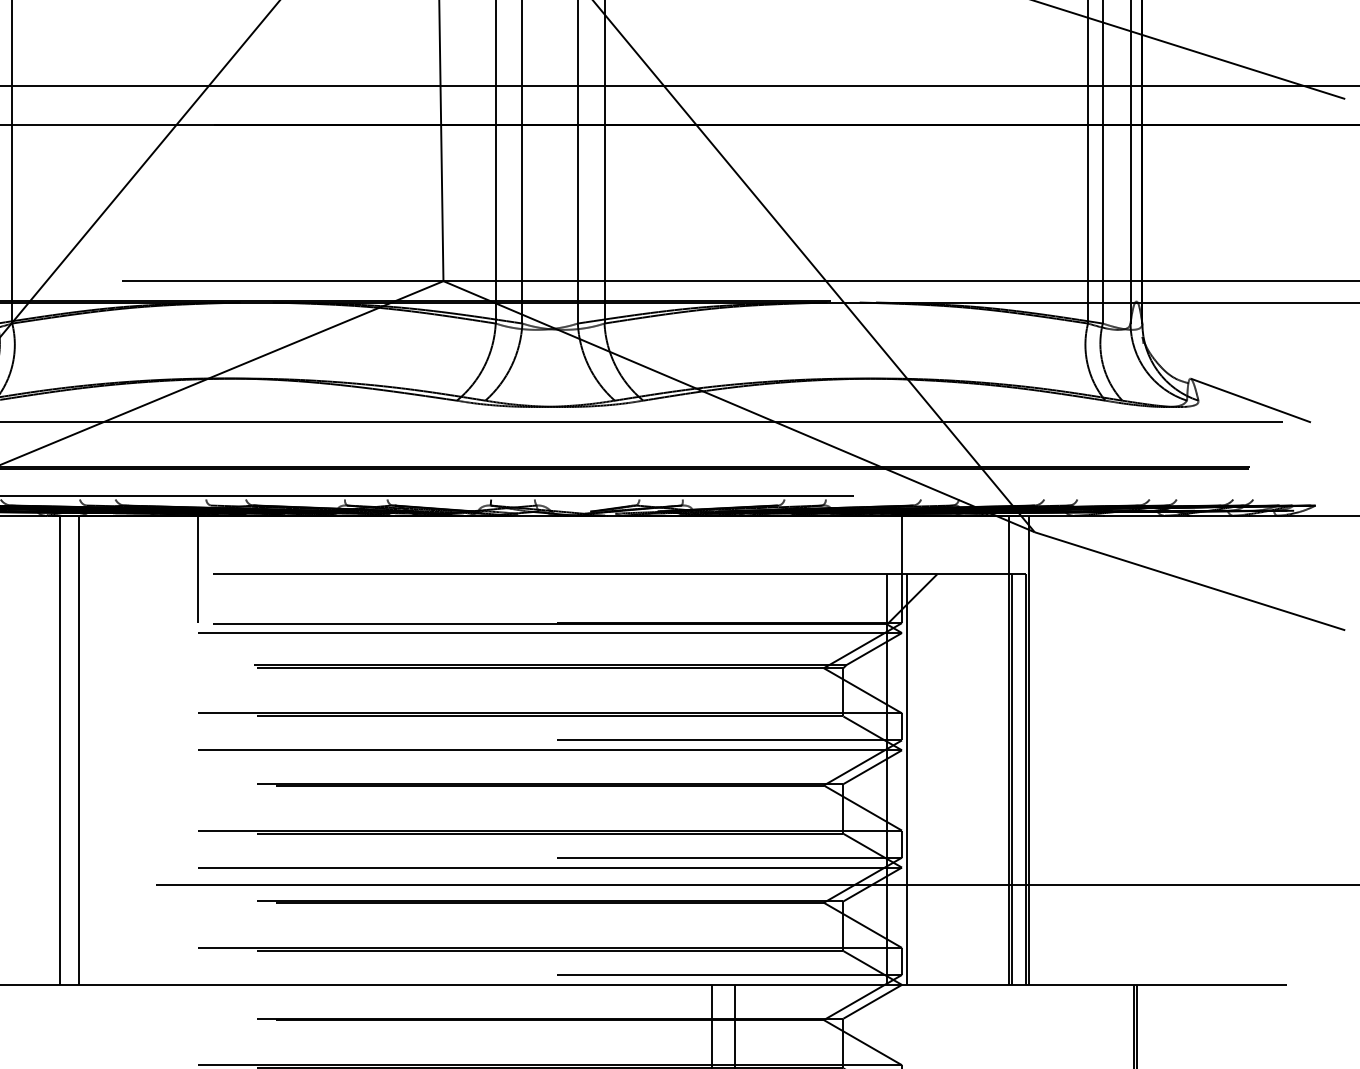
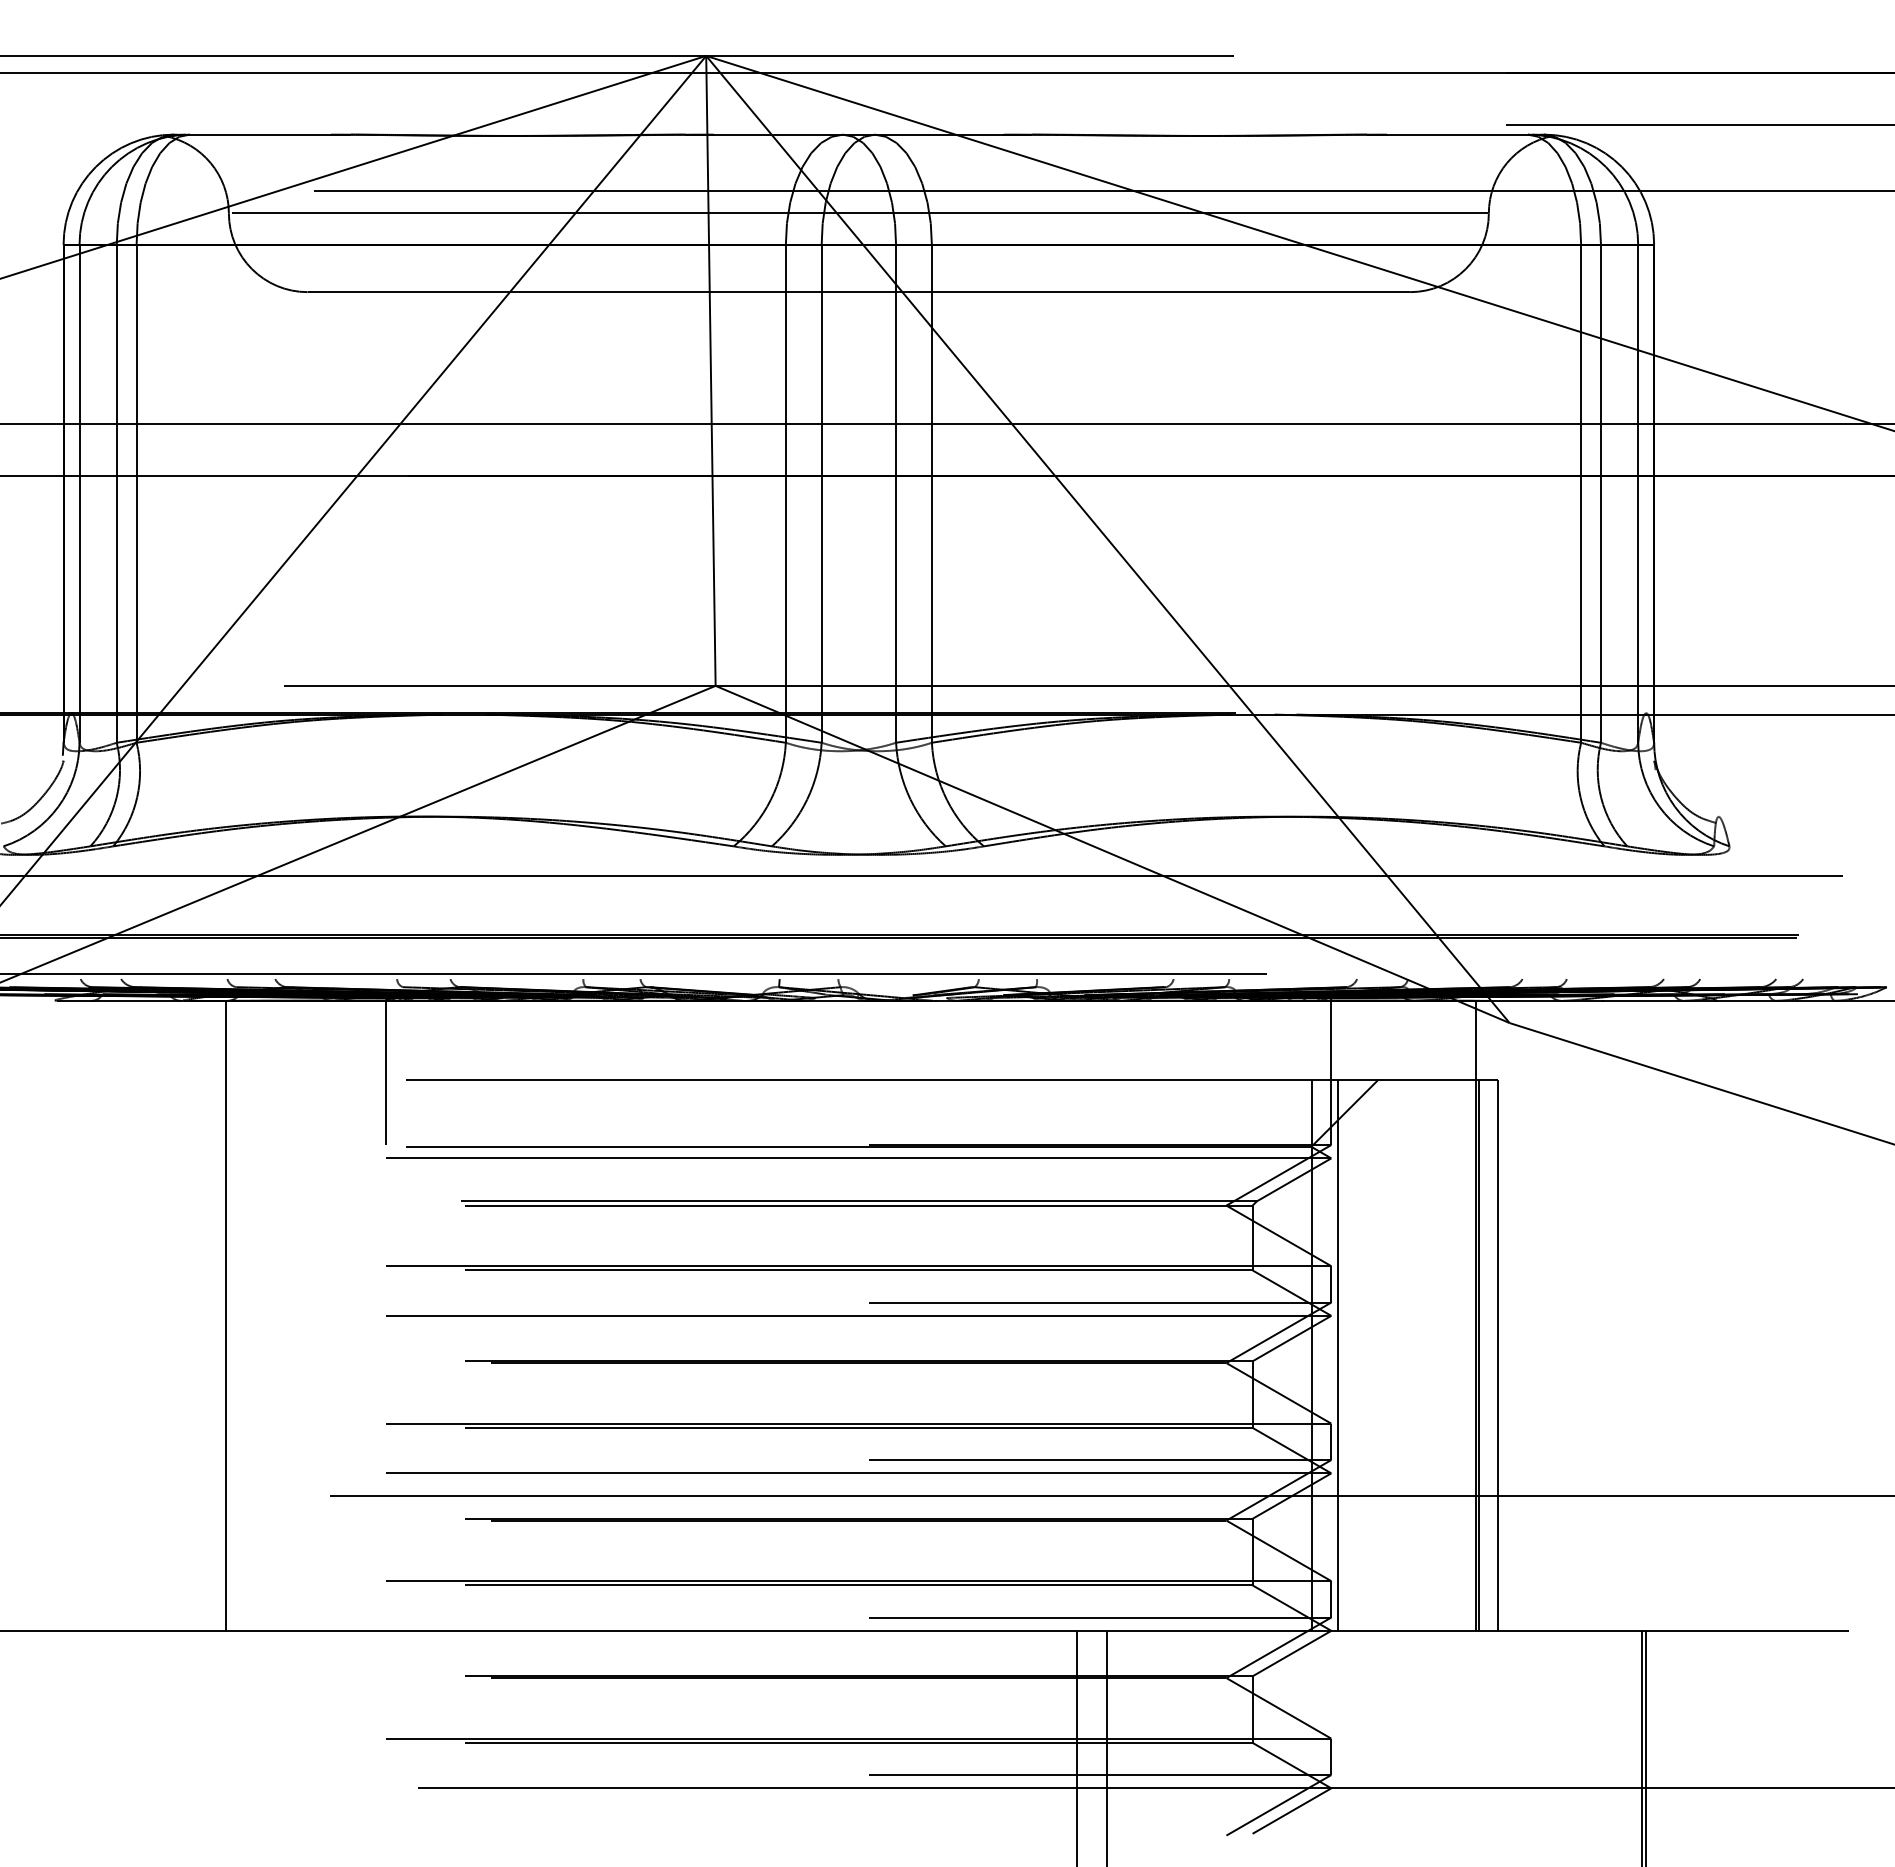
line: (1250, 400) -> (1799, 845), removed
line: (59, 750) -> (200, 1315), removed
line: (1028, 750) -> (1501, 1315), removed

